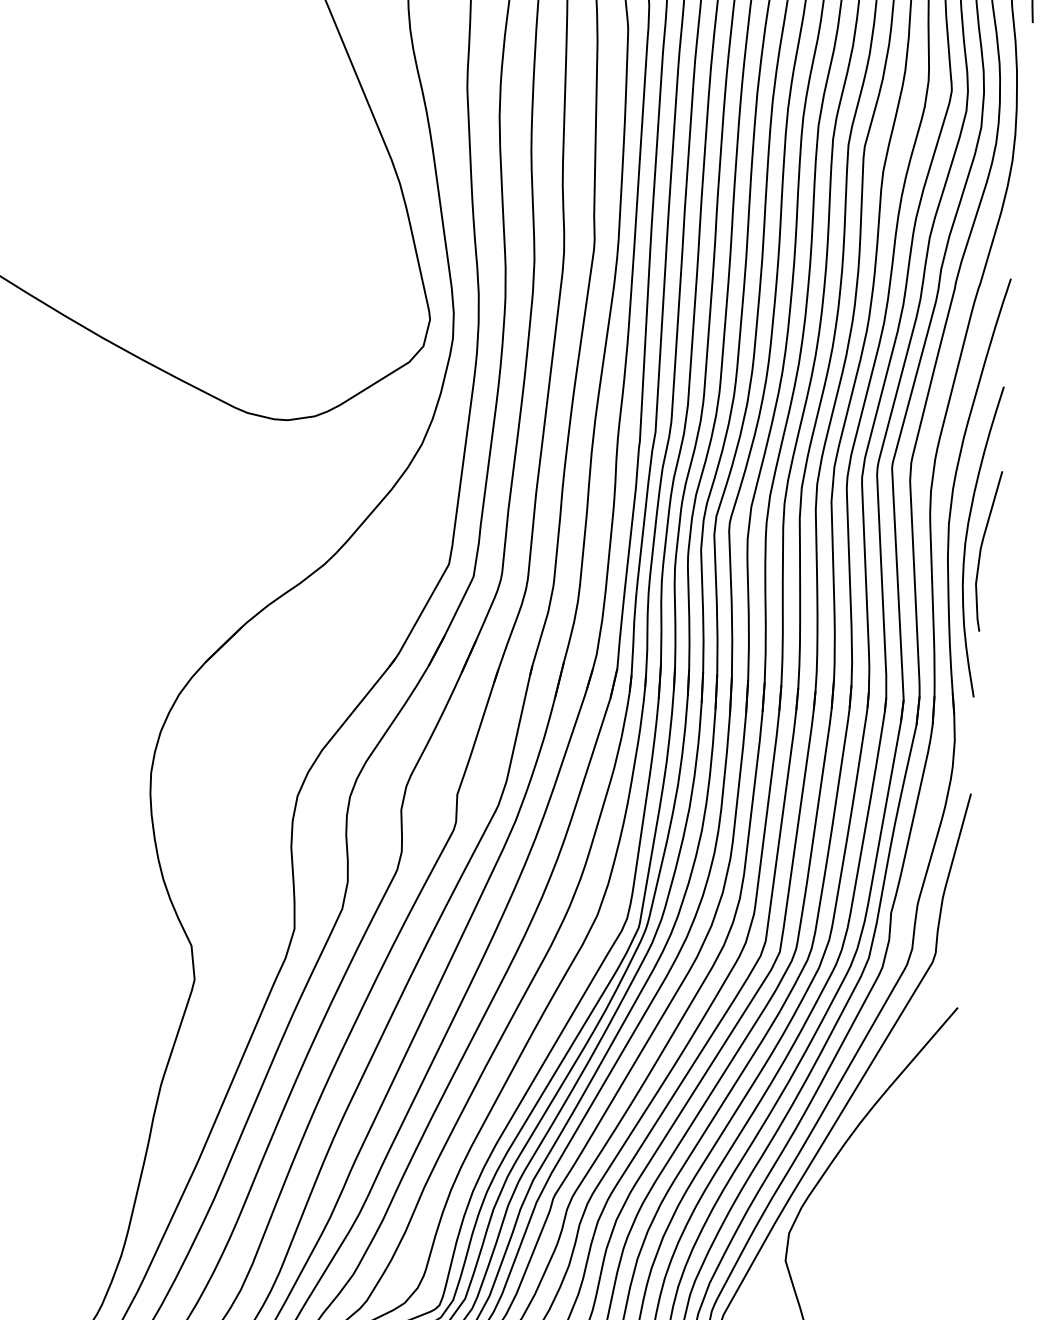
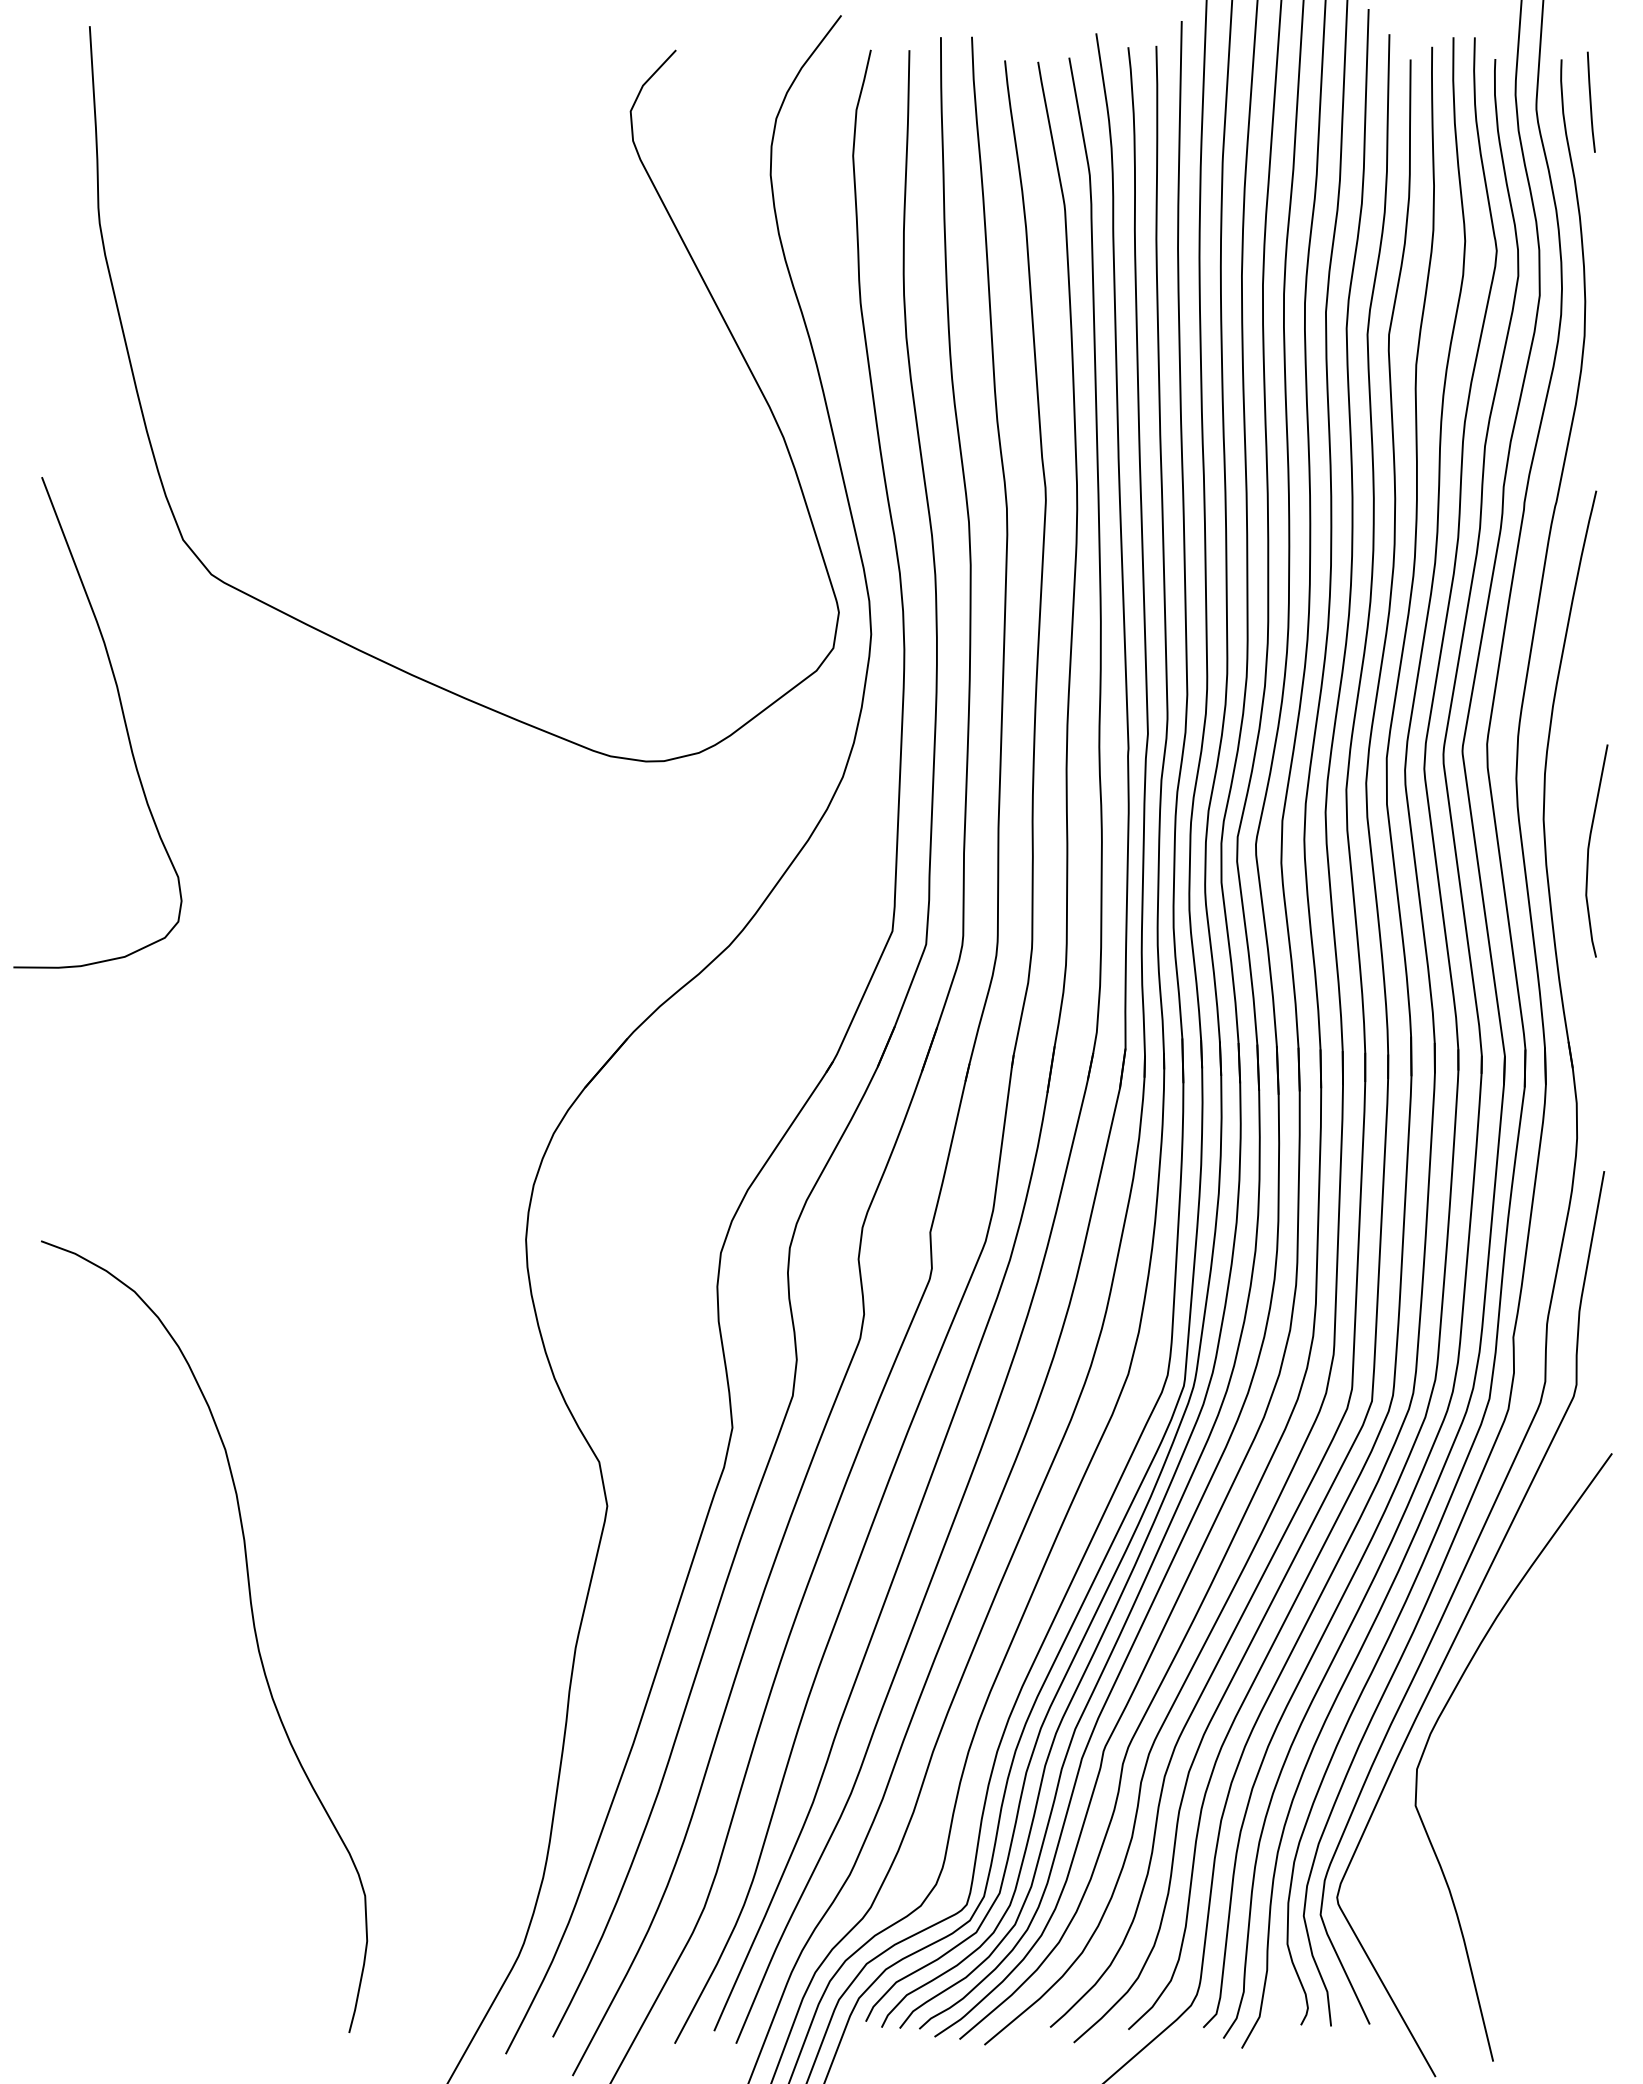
curve: (966, 539) -> (1568, 838), removed

